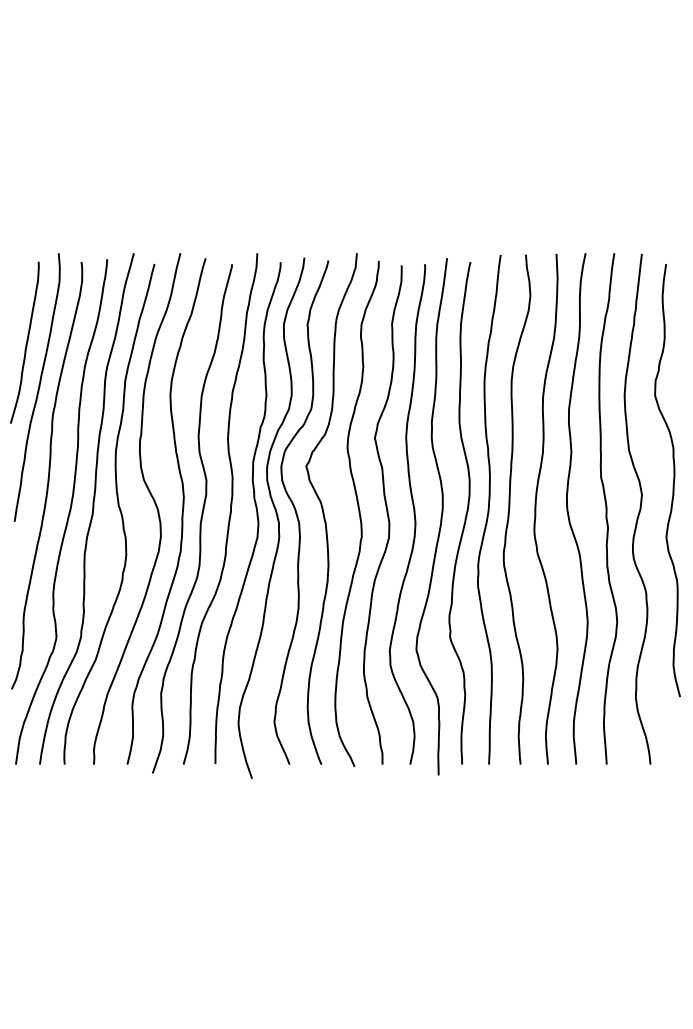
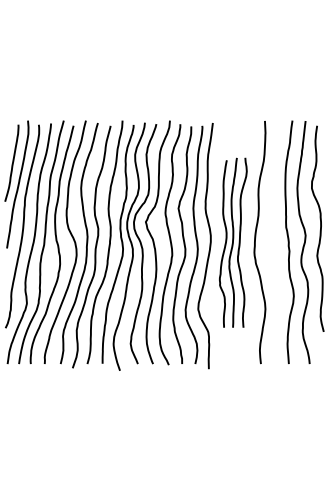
part: (490, 509) -> (233, 242), size x0.7
curve: (570, 511) -> (271, 243), removed

